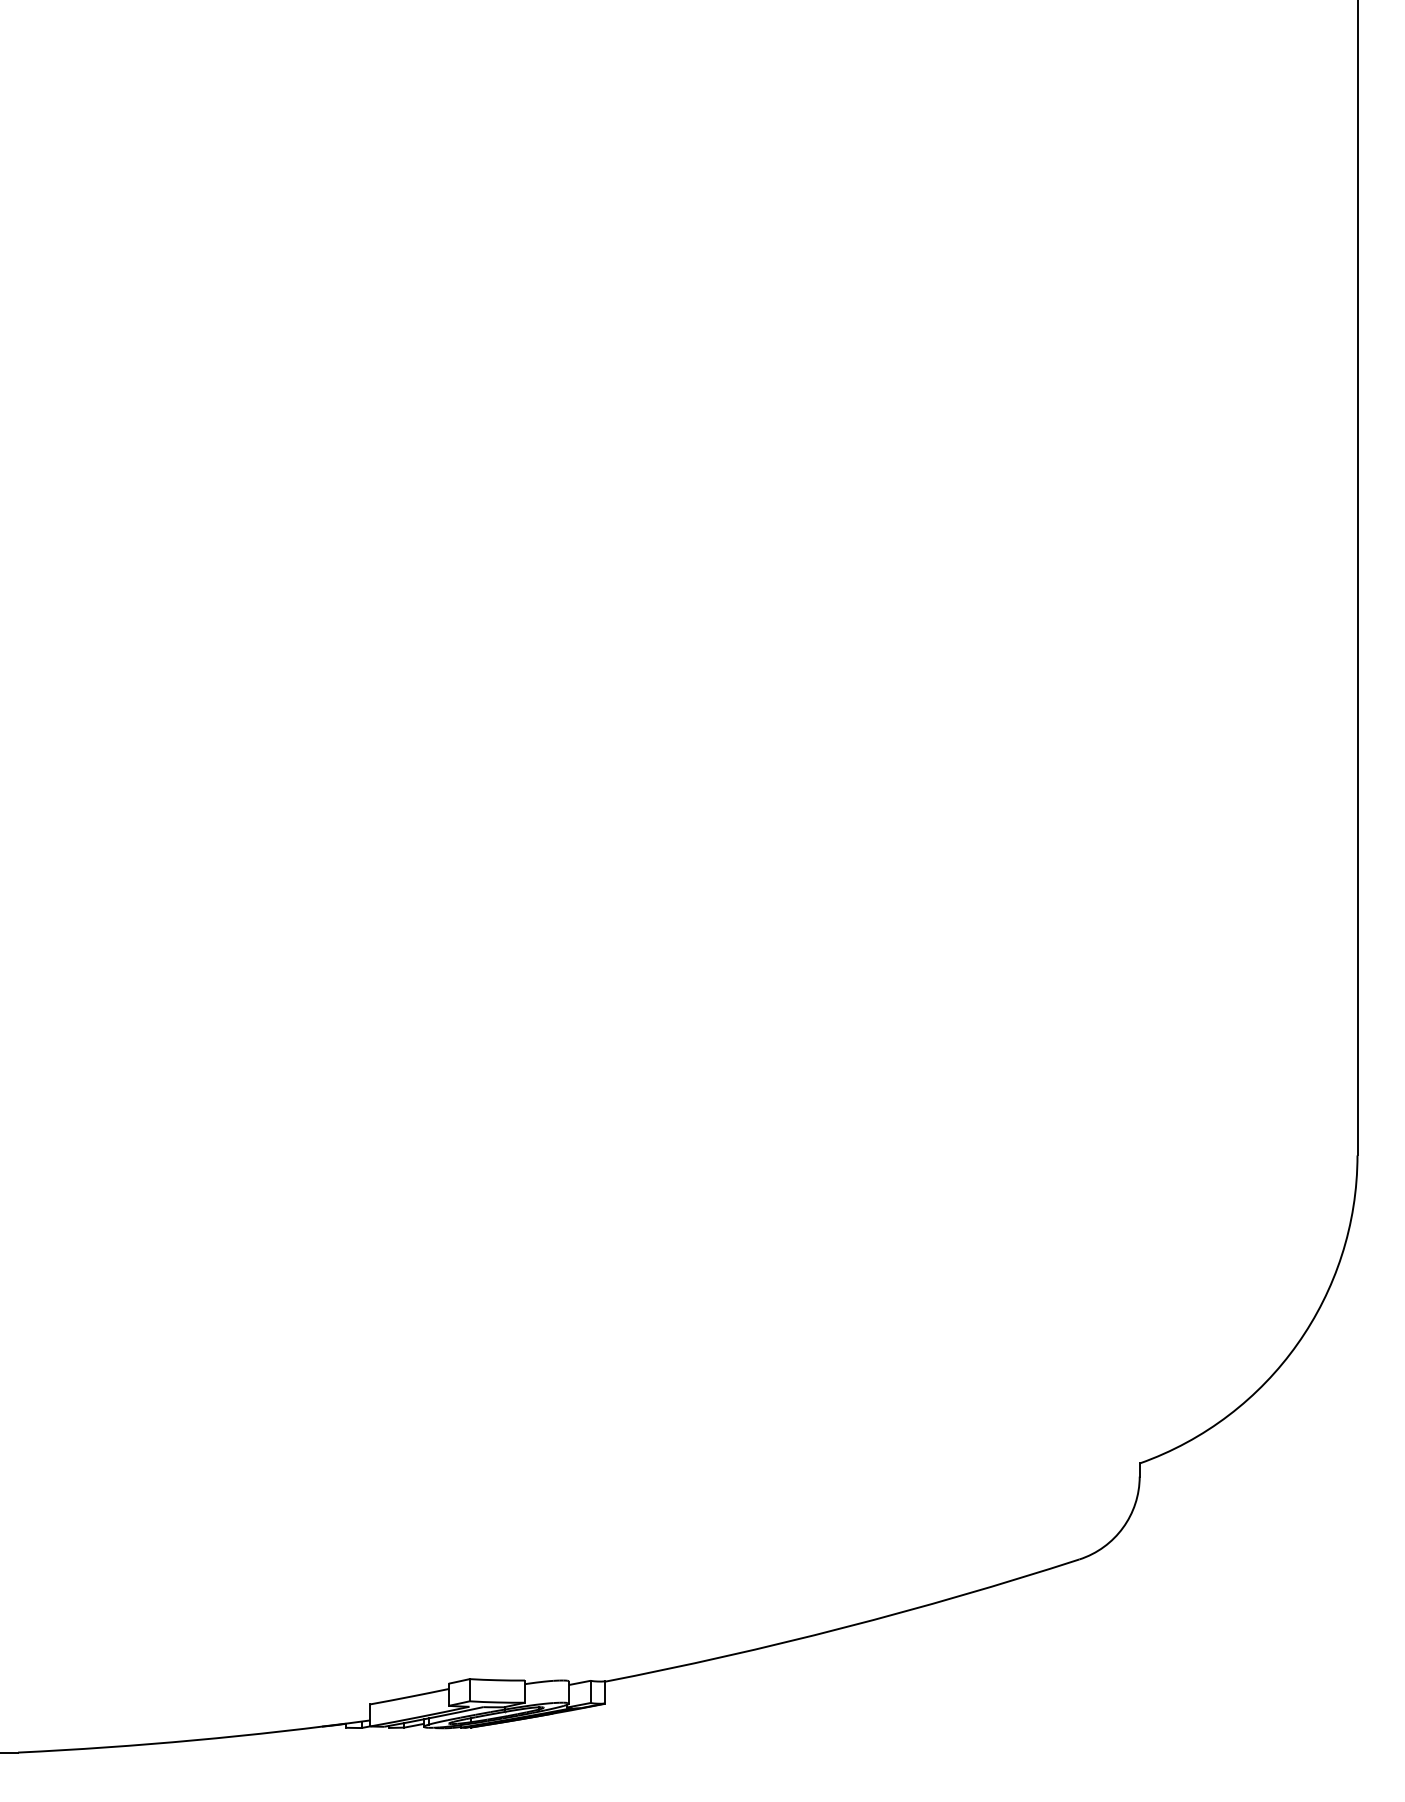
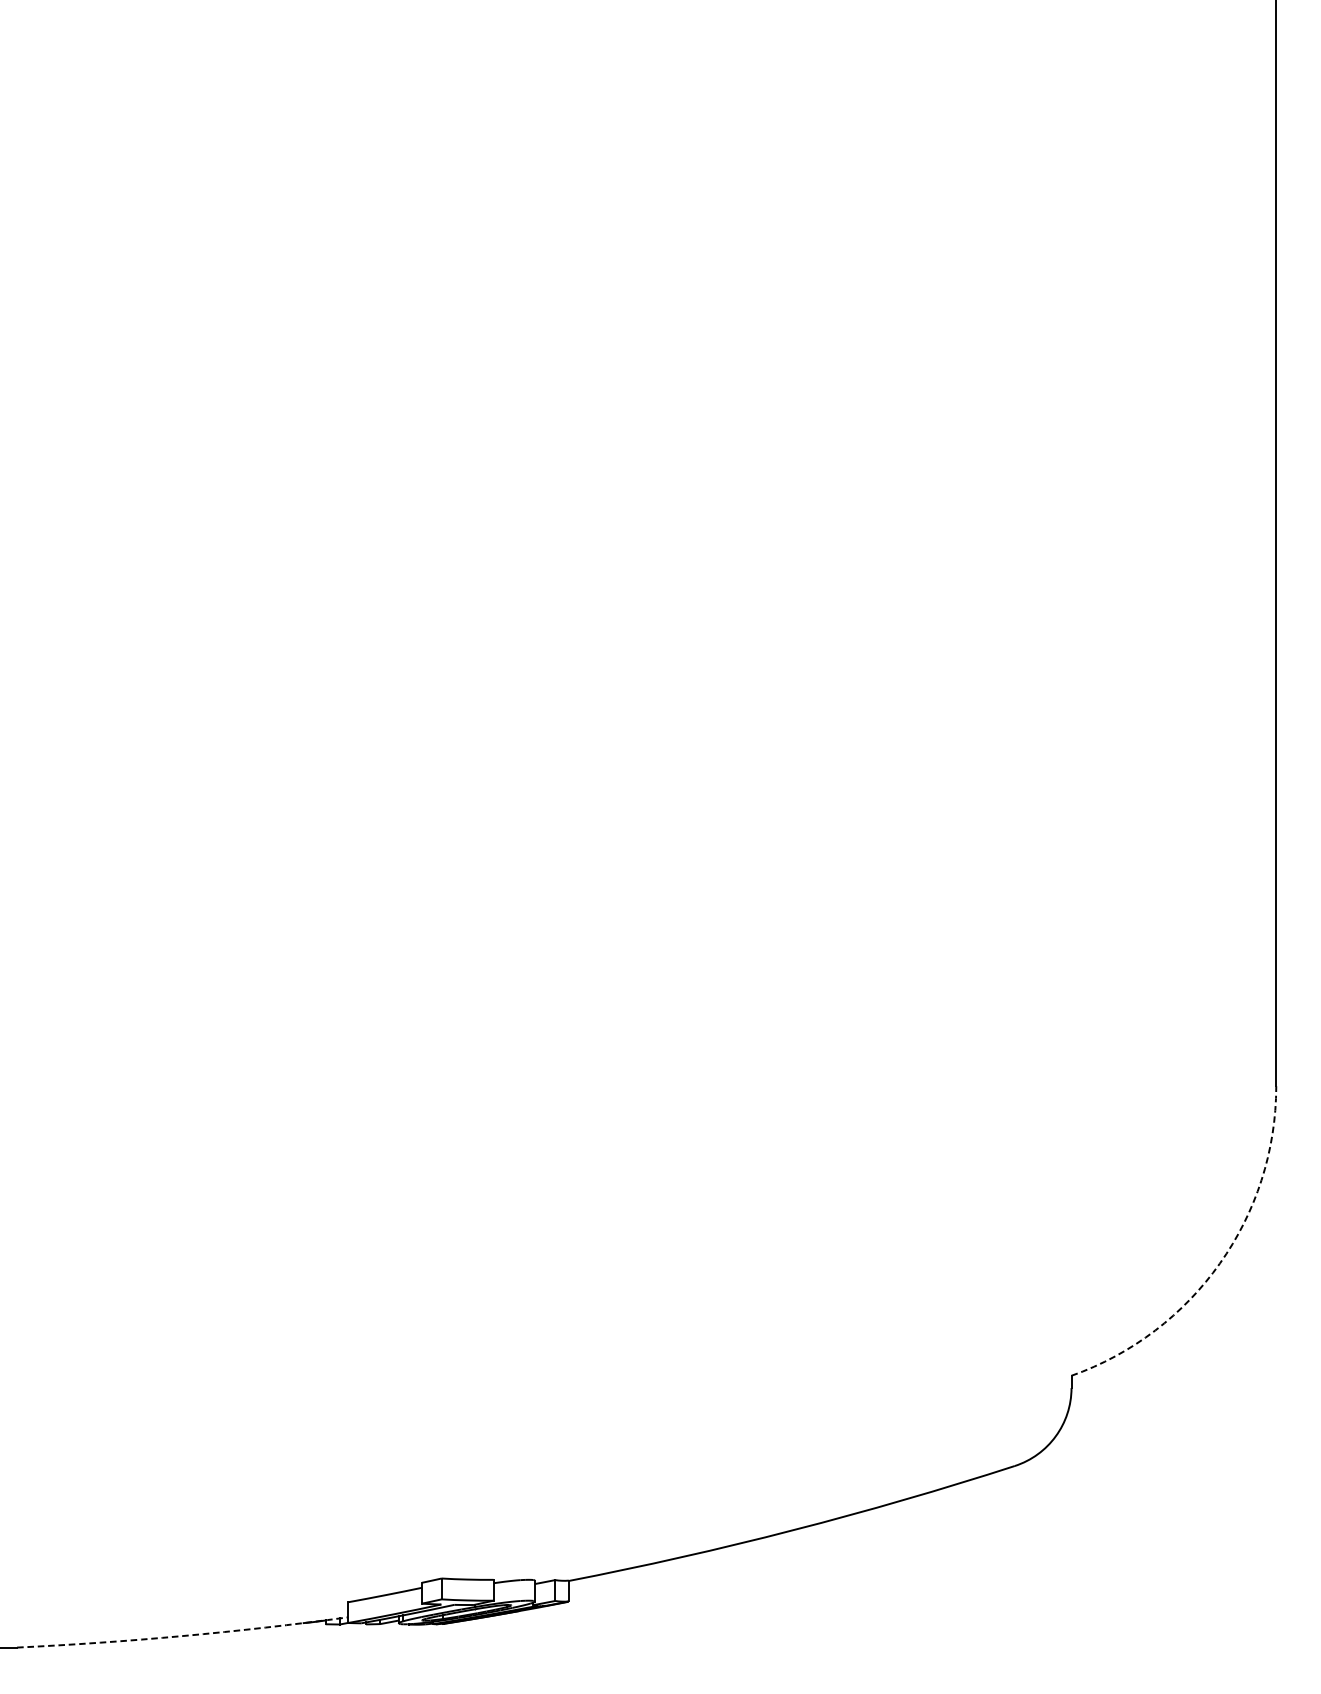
arc: (1297, 1344) -> (1219, 1263), solid -> dashed
arc: (194, 1740) -> (182, 1636), solid -> dashed

